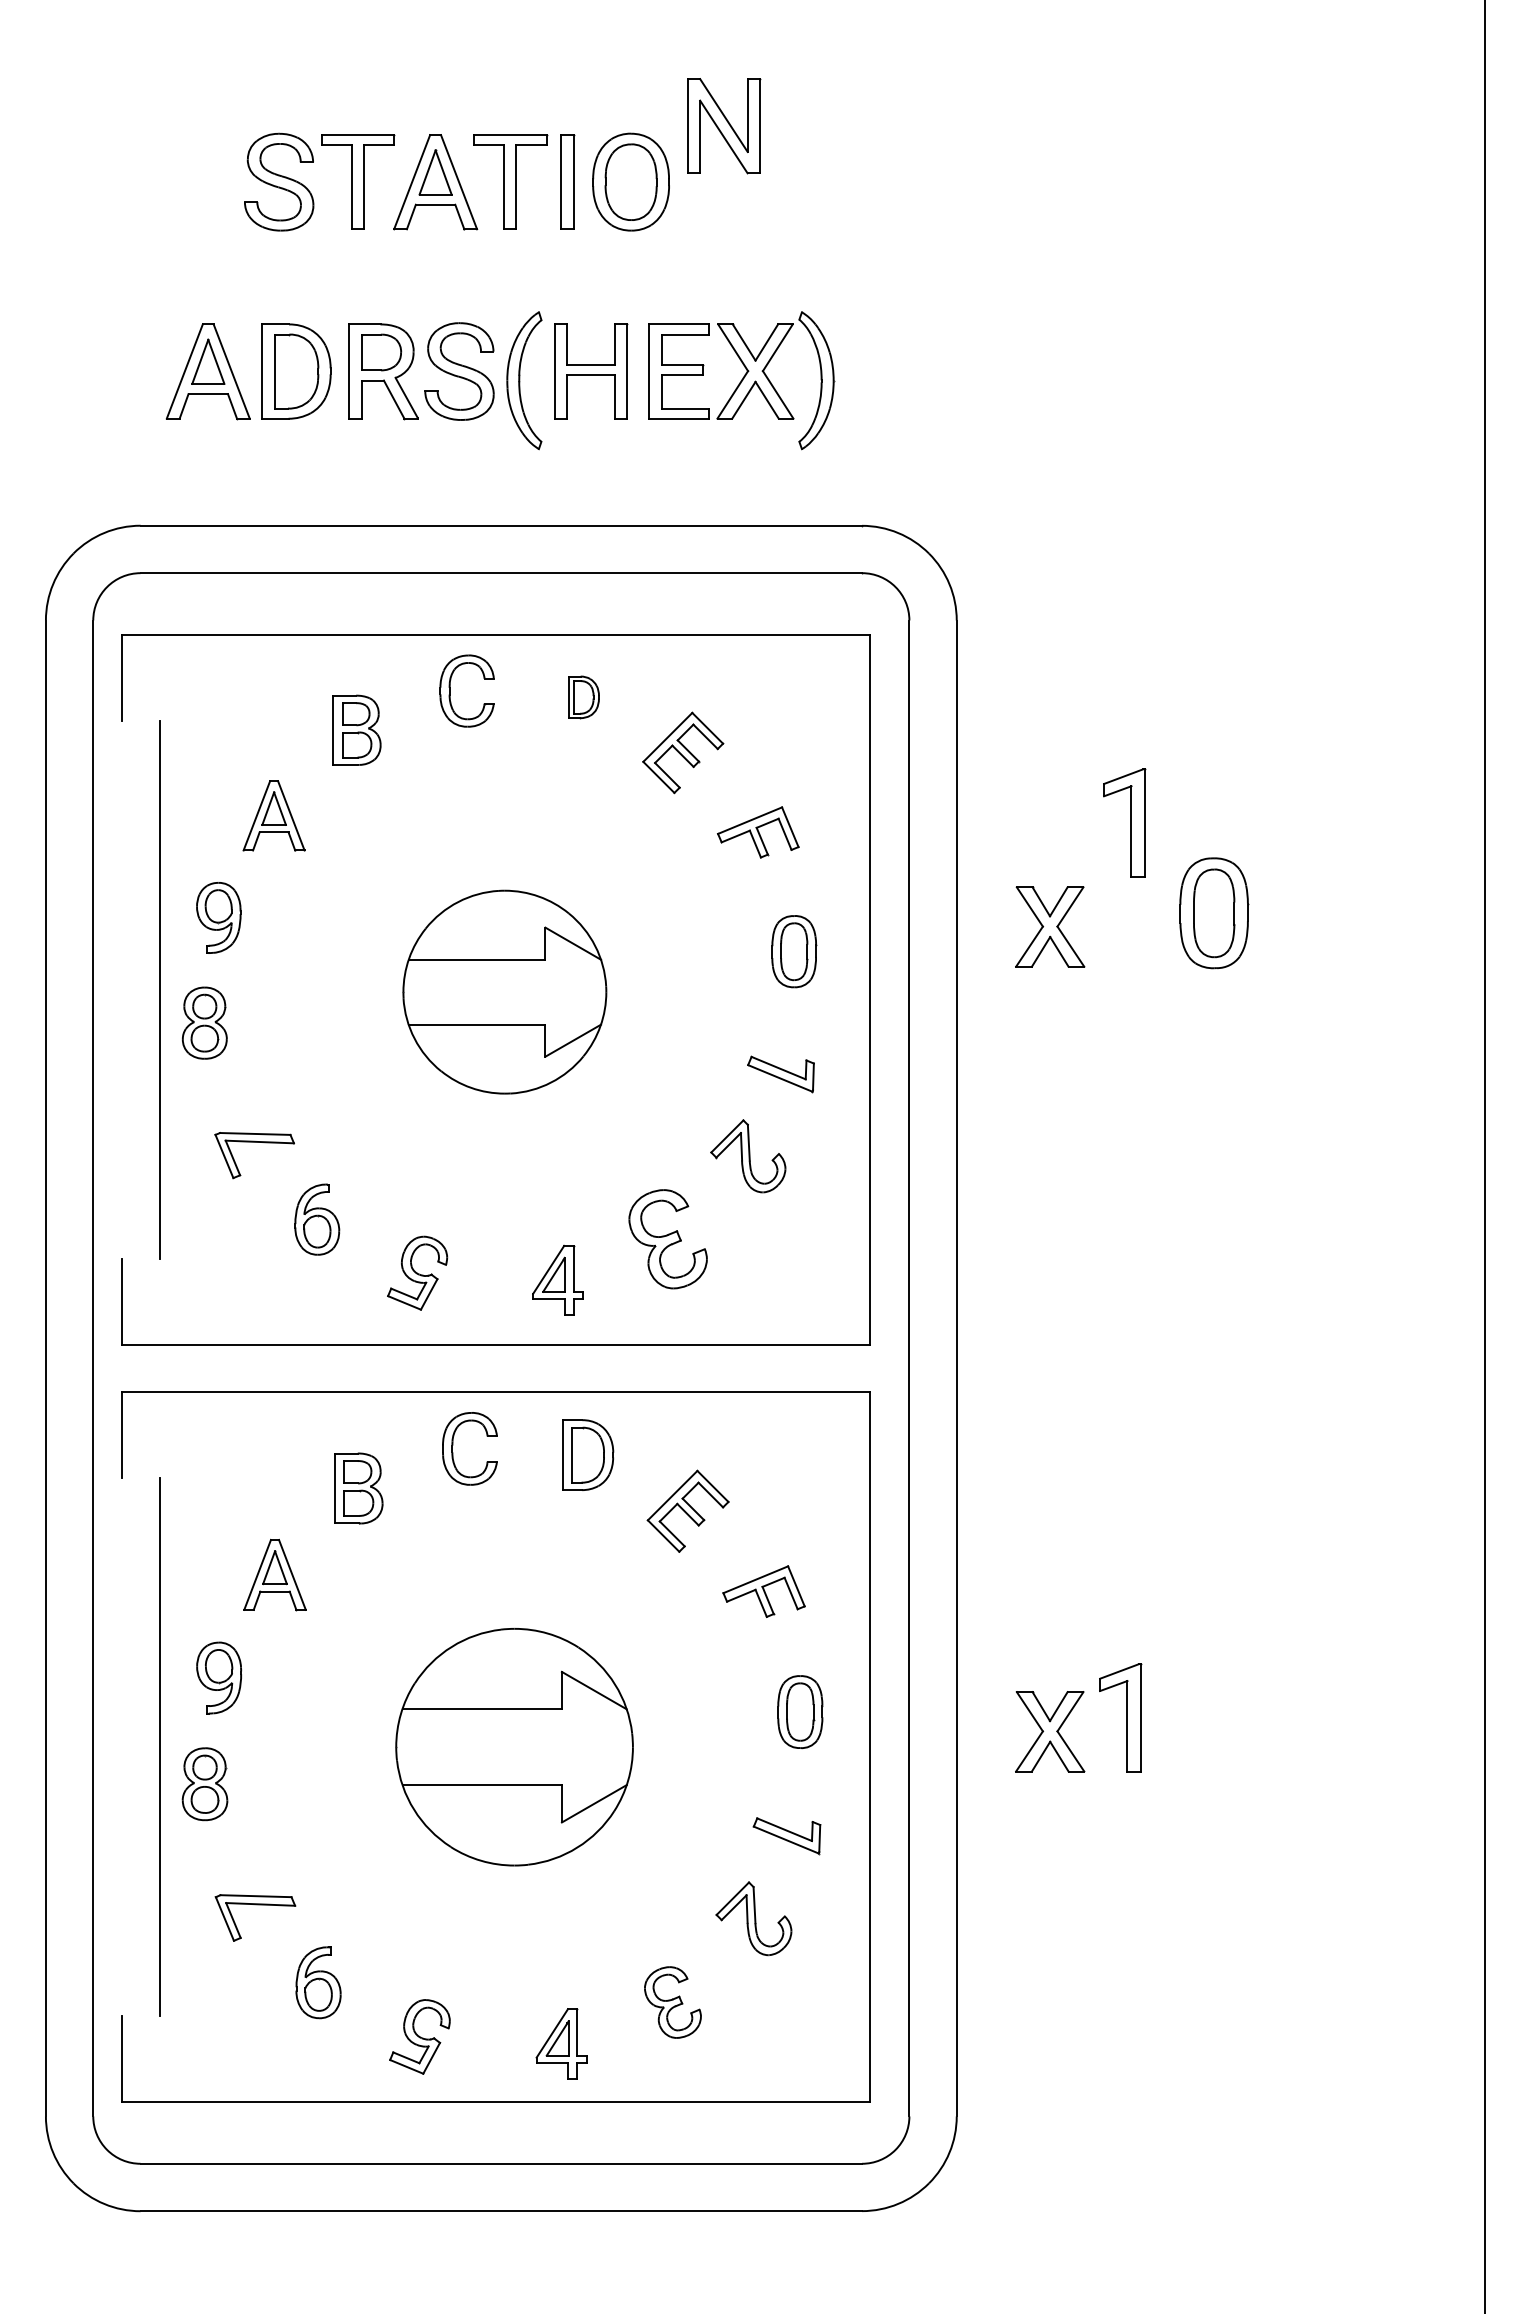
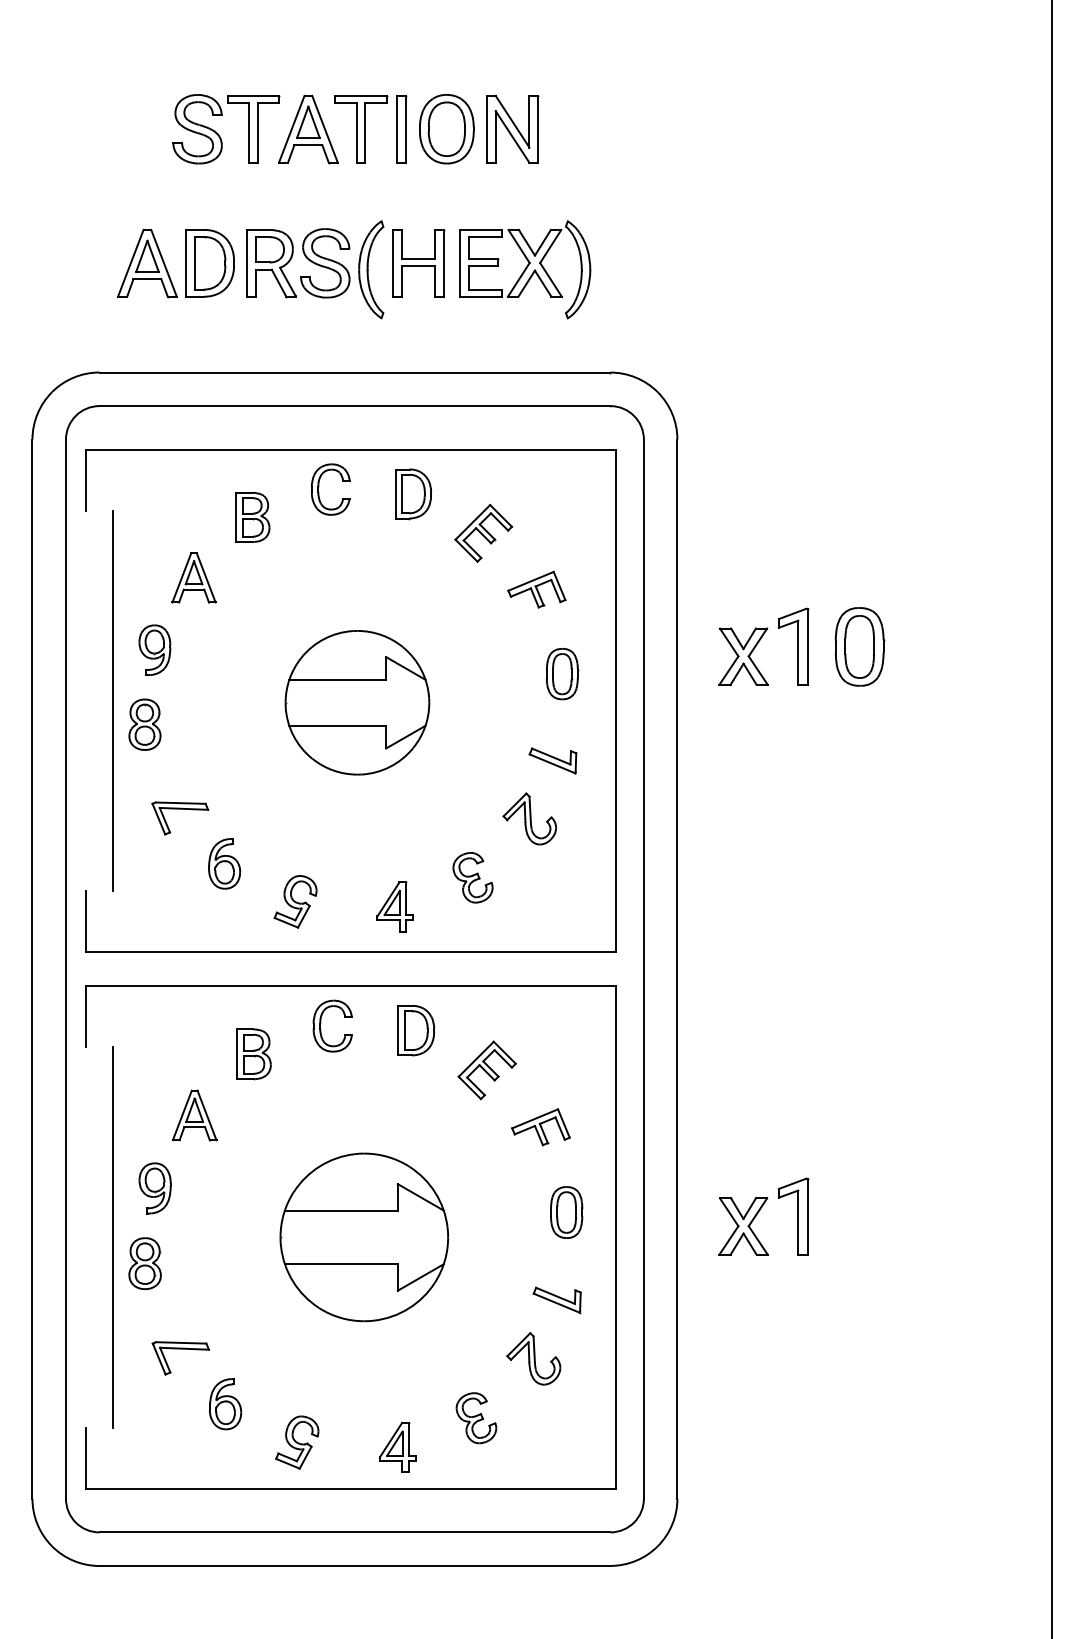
part: (724, 126) -> (512, 129), moved
part: (583, 697) -> (413, 494), size x1.67
part: (1124, 822) -> (793, 646), moved
part: (667, 1239) -> (472, 877), size x0.71

